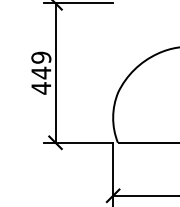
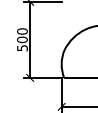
text: (41, 72) -> (22, 39), 449 -> 500

